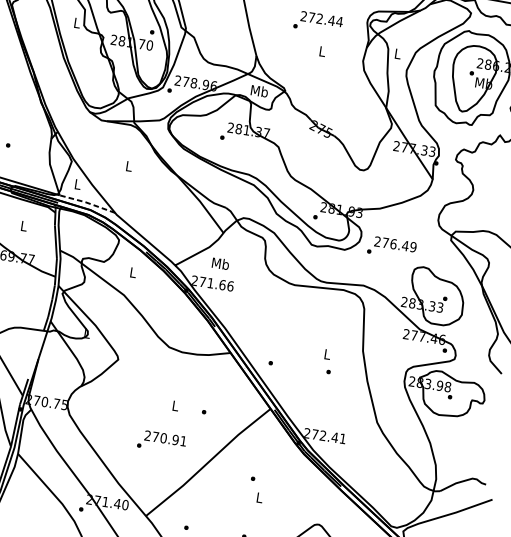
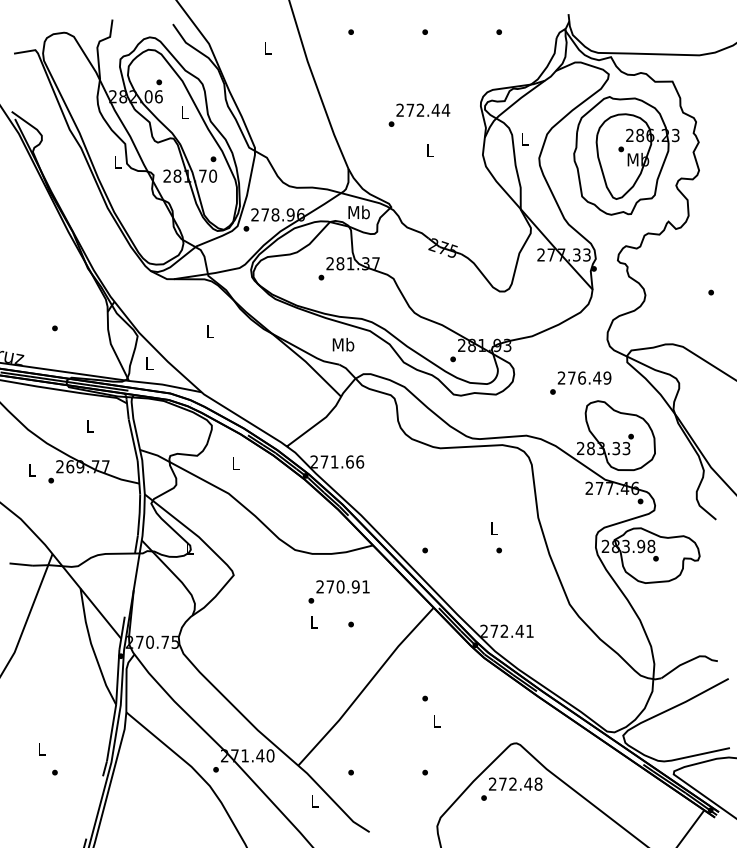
line: (87, 203) -> (165, 385), dashed -> solid
text: (391, 247) -> (580, 382), moved
text: (220, 263) -> (343, 344), moved
text: (161, 441) -> (338, 591), moved

